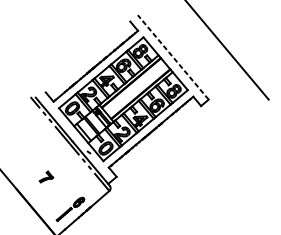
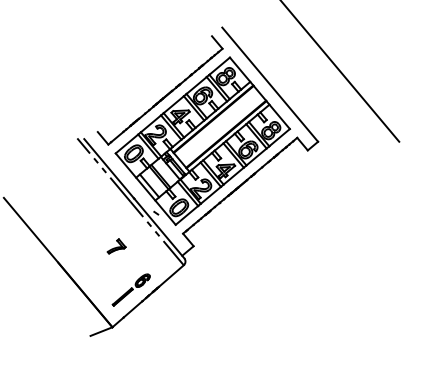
line: (173, 57) -> (270, 84), dashed -> solid
part: (46, 177) -> (116, 246), moved

